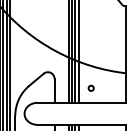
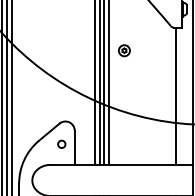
part: (89, 22) -> (124, 50), added
circle: (91, 87) -> (61, 143), moved

